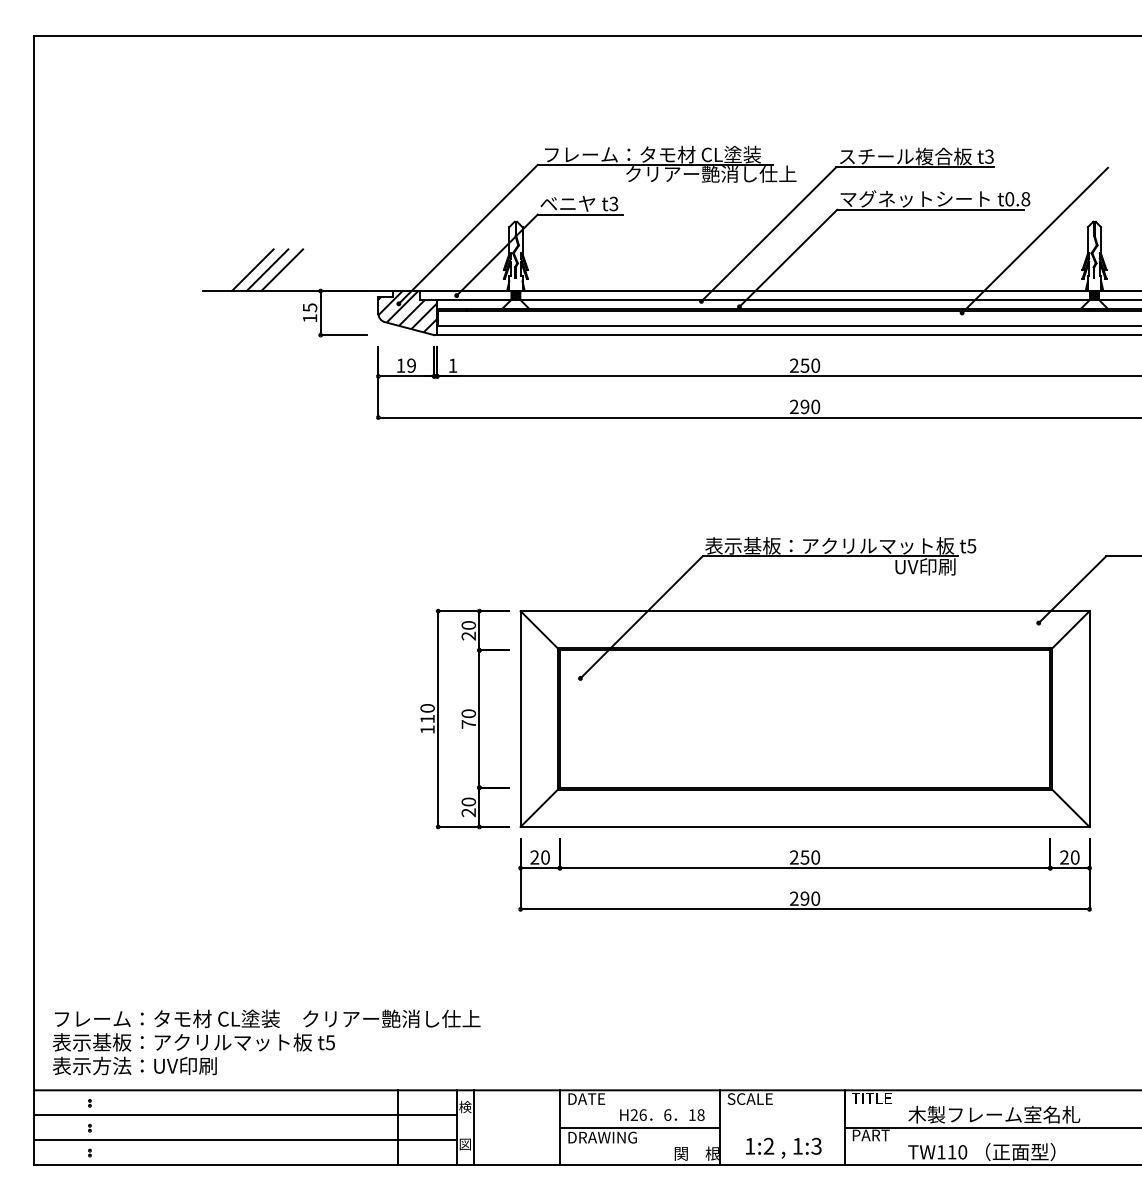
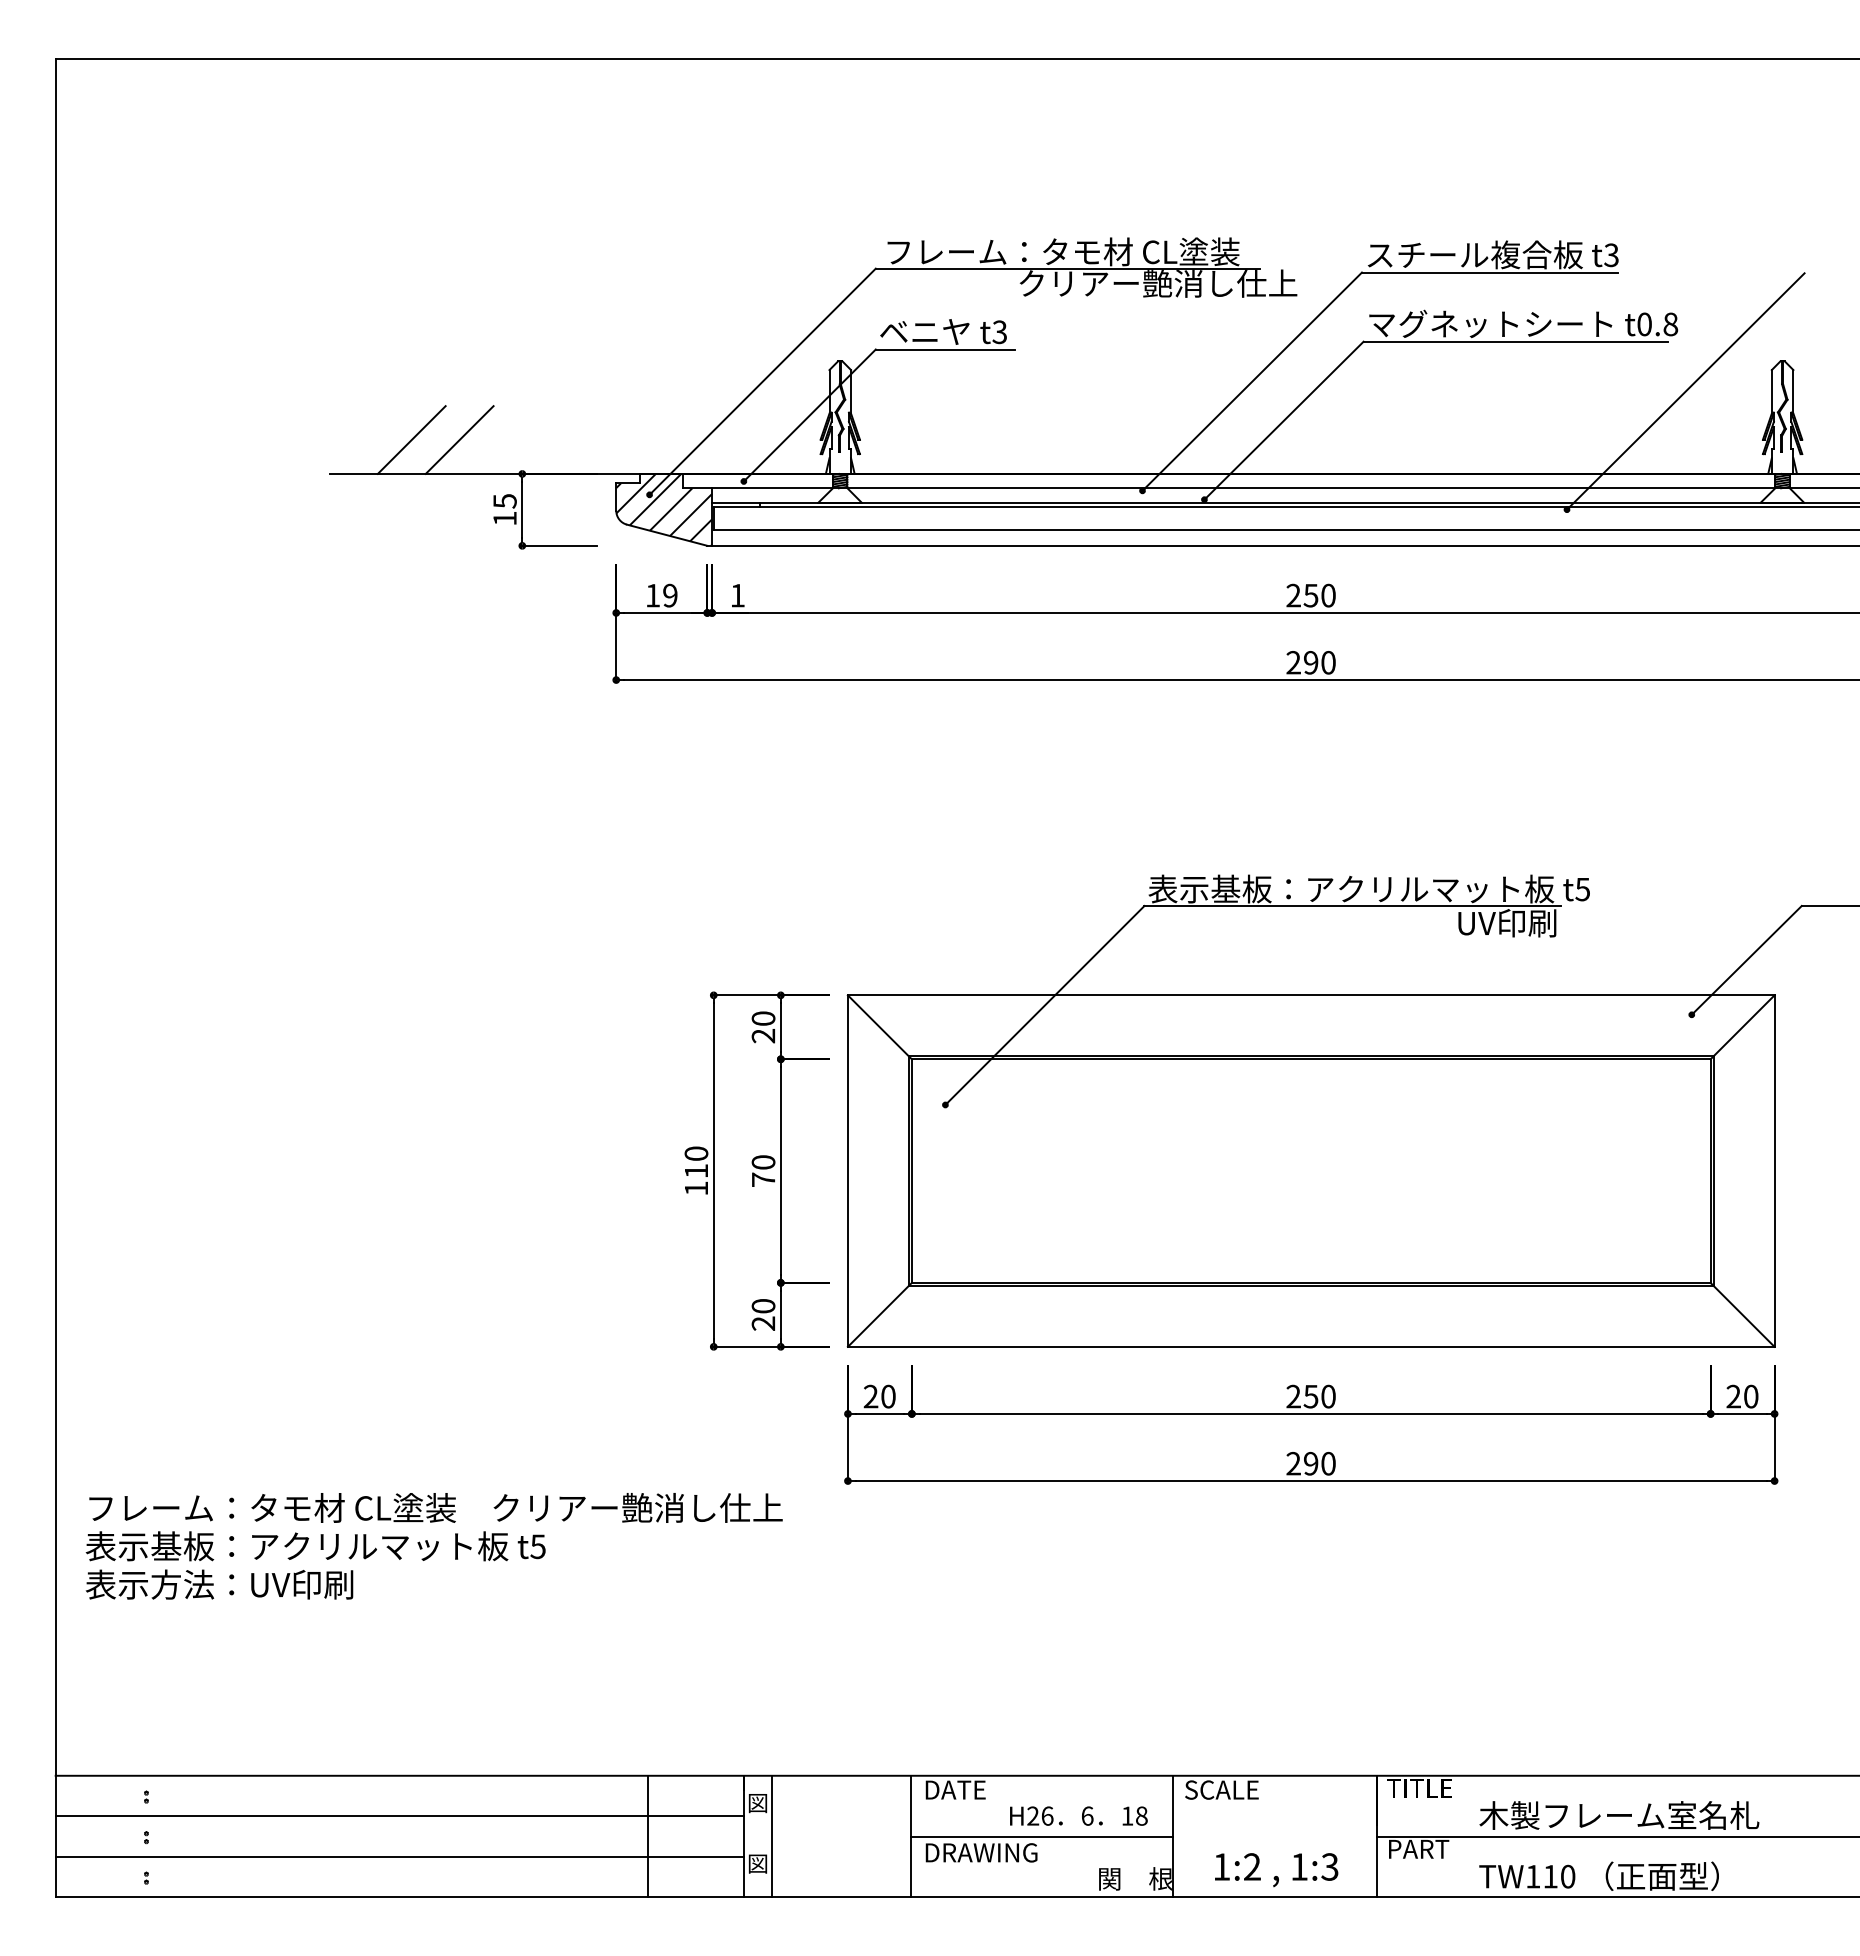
line: (267, 270) -> (435, 440), removed
text: (266, 1042) -> (434, 1546), moved
text: (465, 1106) -> (758, 1802), 検 -> 図

